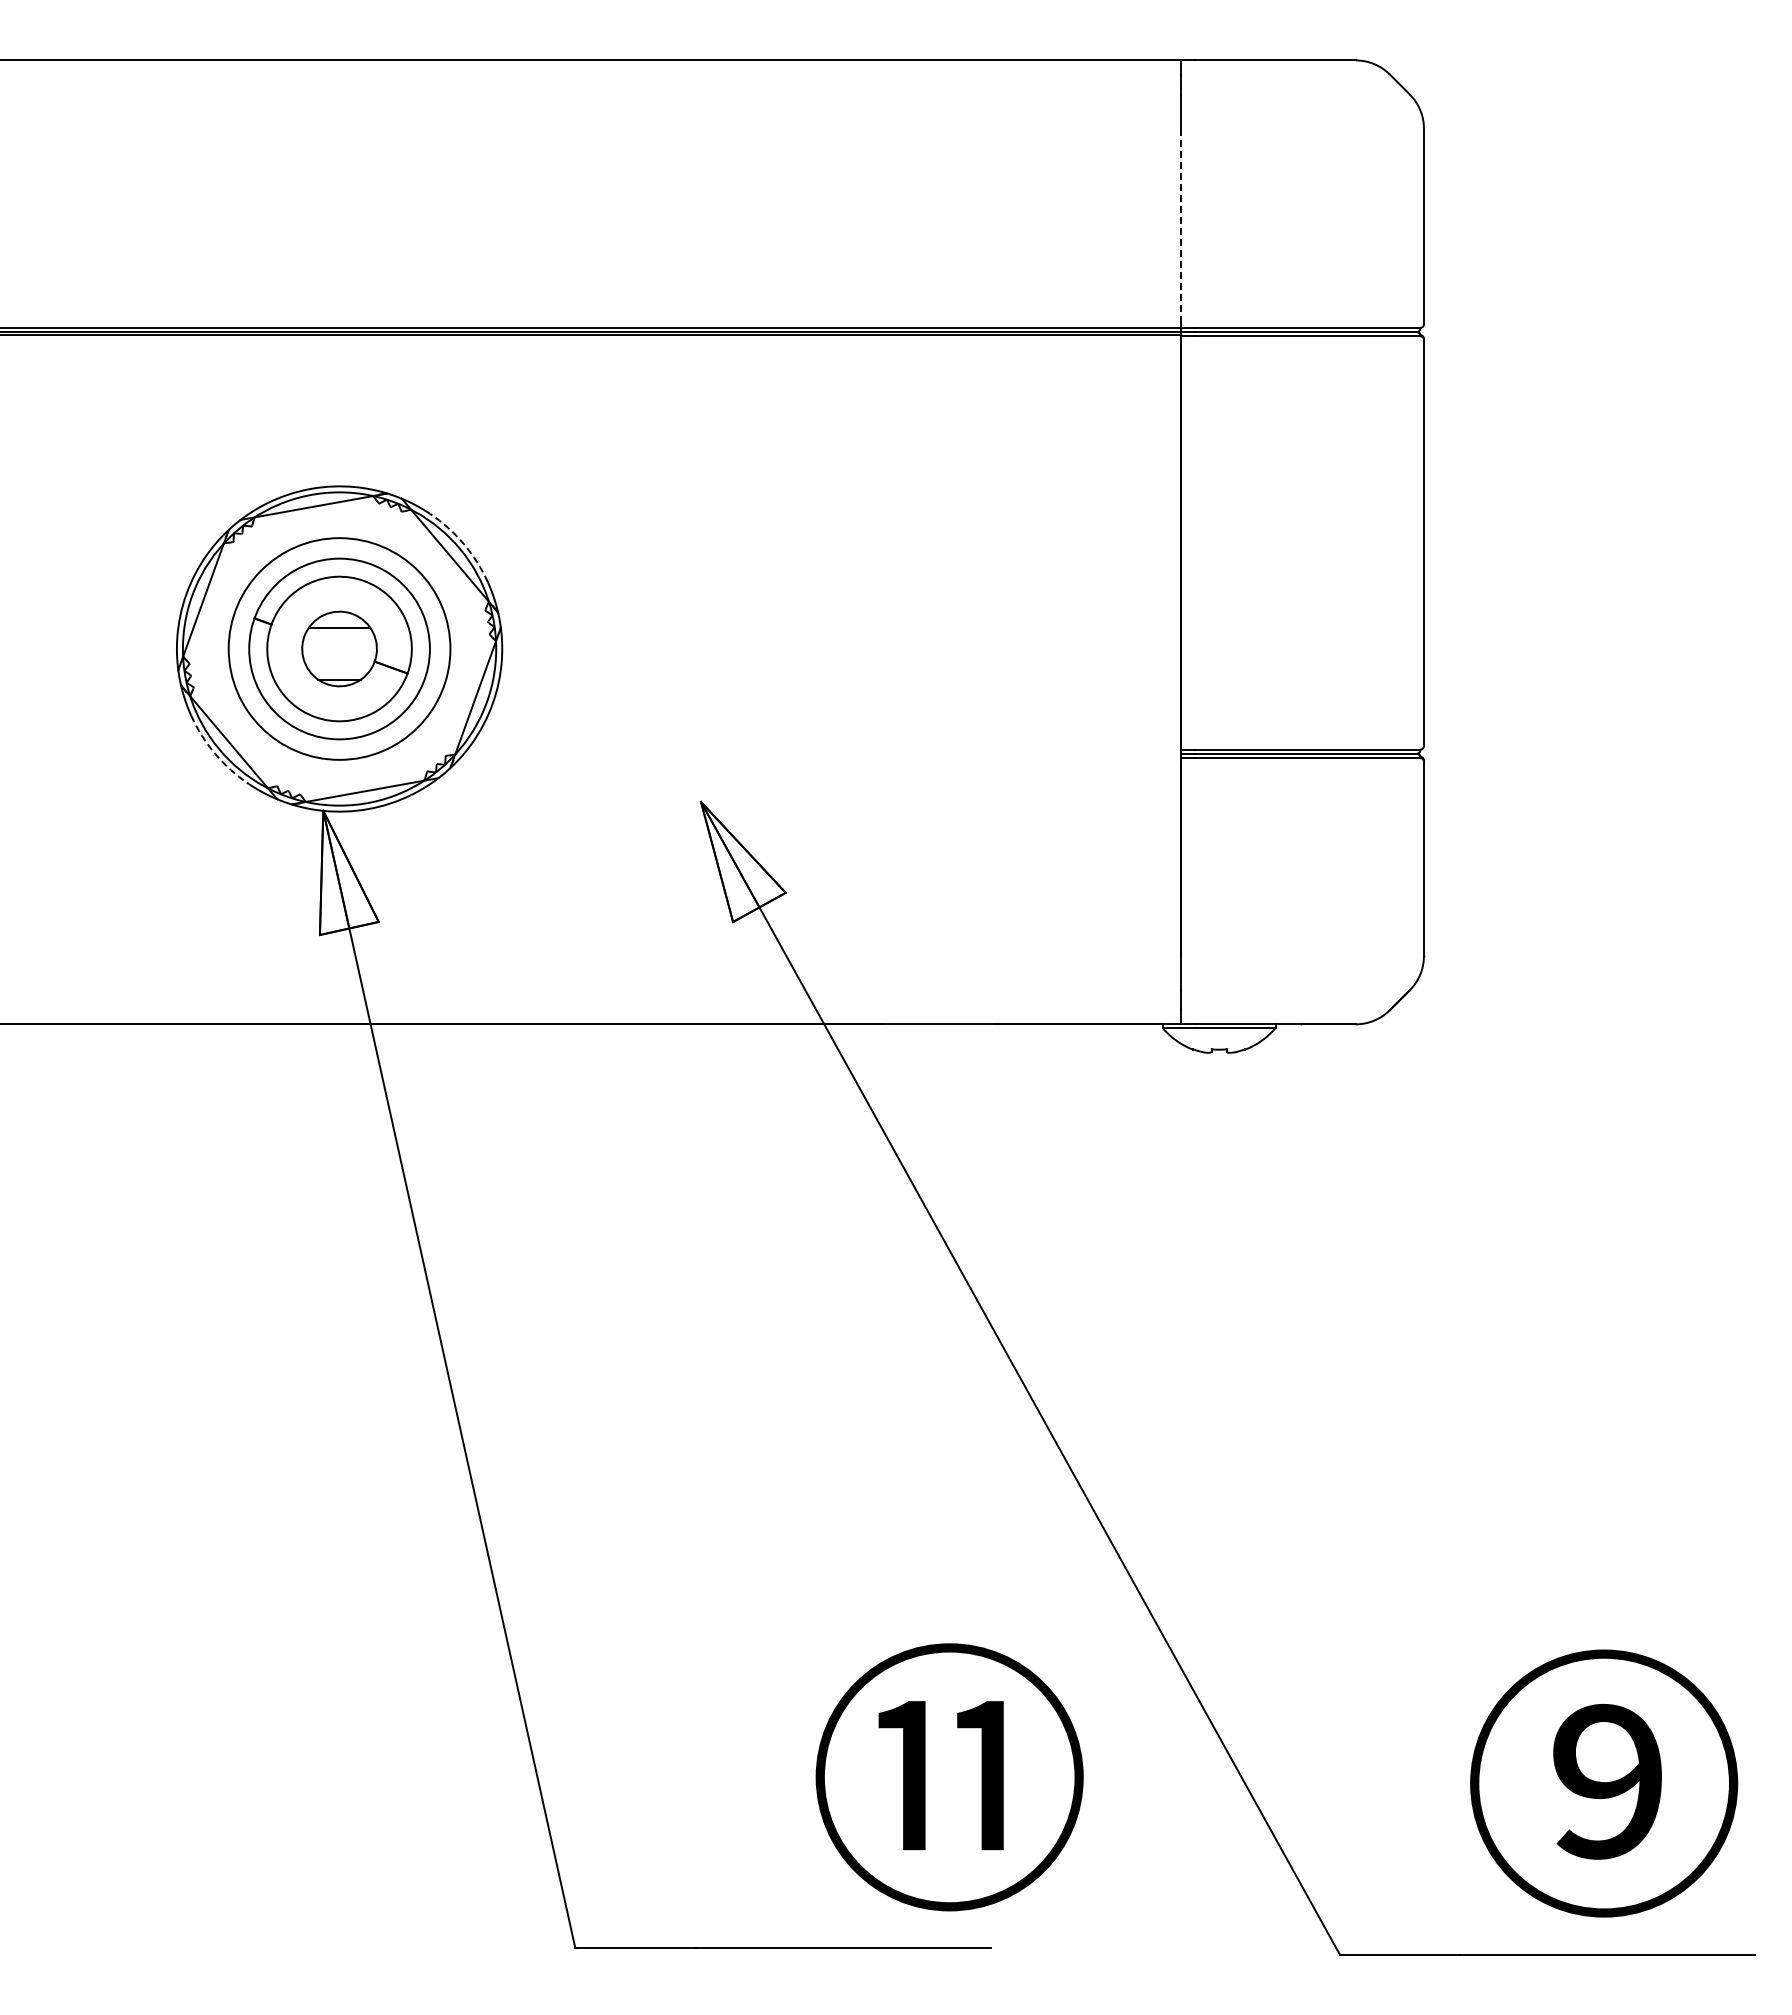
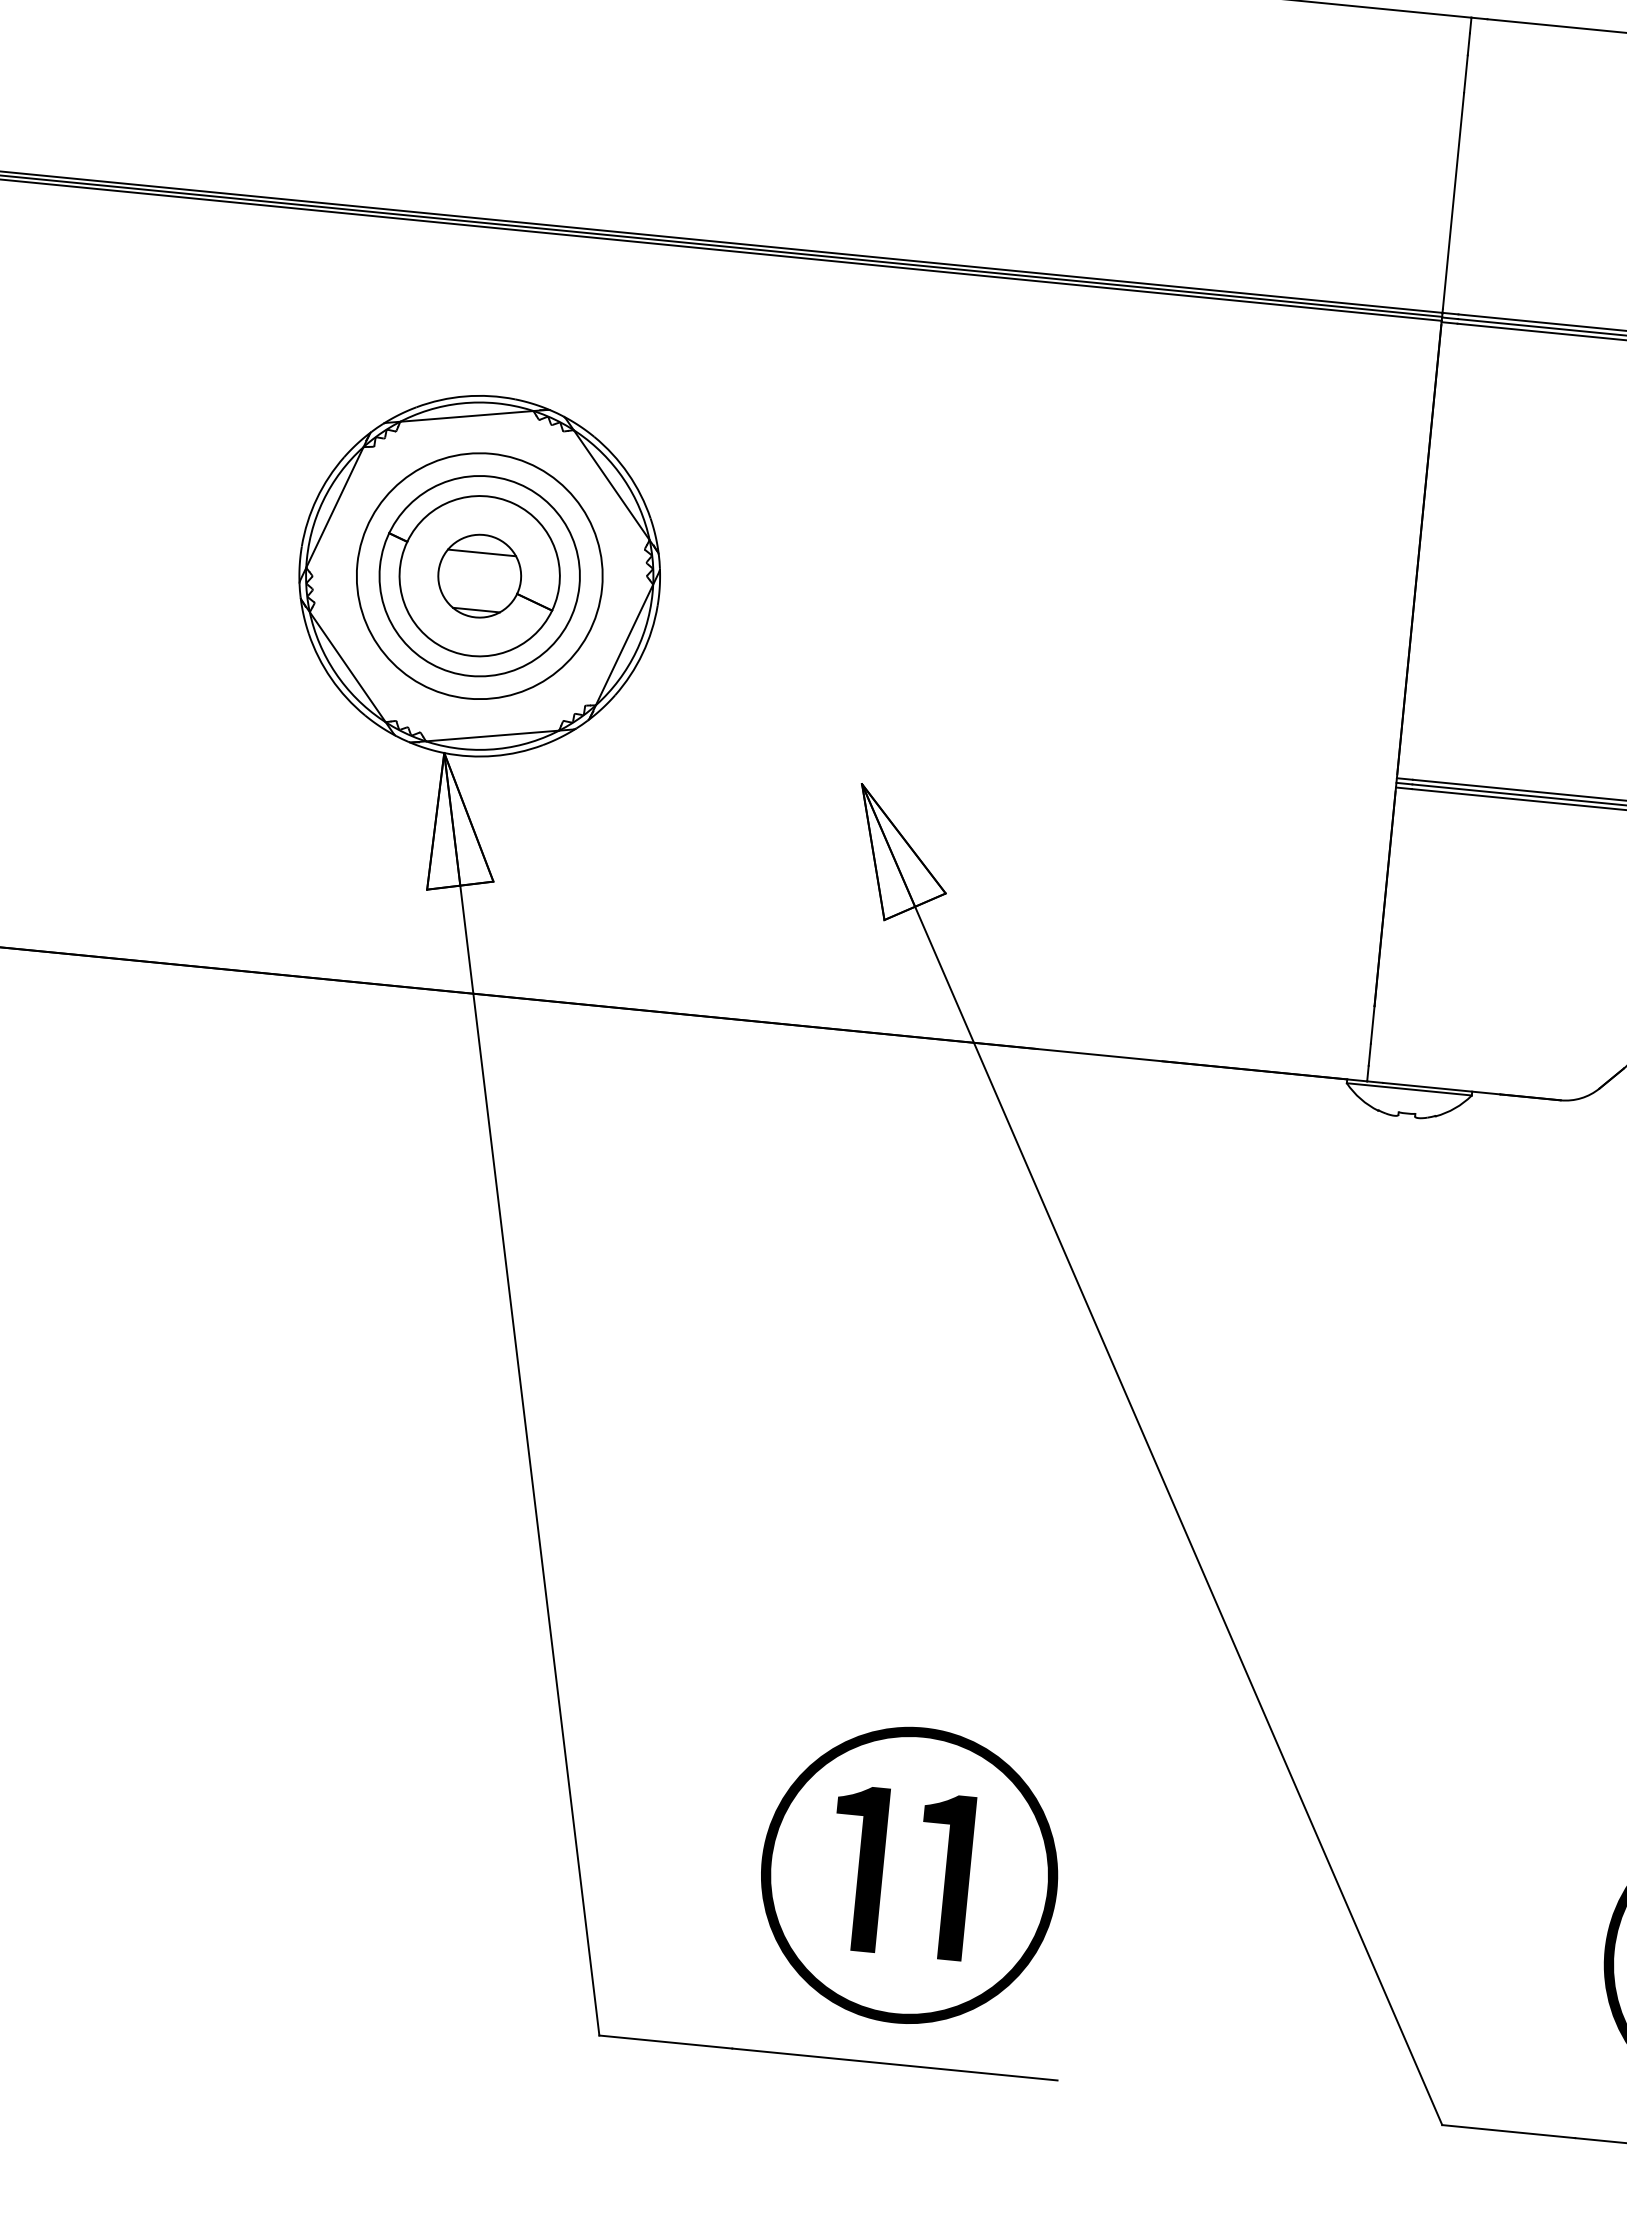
line: (1180, 226) -> (1453, 200), dashed -> solid
arc: (463, 544) -> (627, 474), dashed -> solid
arc: (215, 754) -> (331, 679), dashed -> solid
text: (949, 1777) -> (909, 1875), moved

